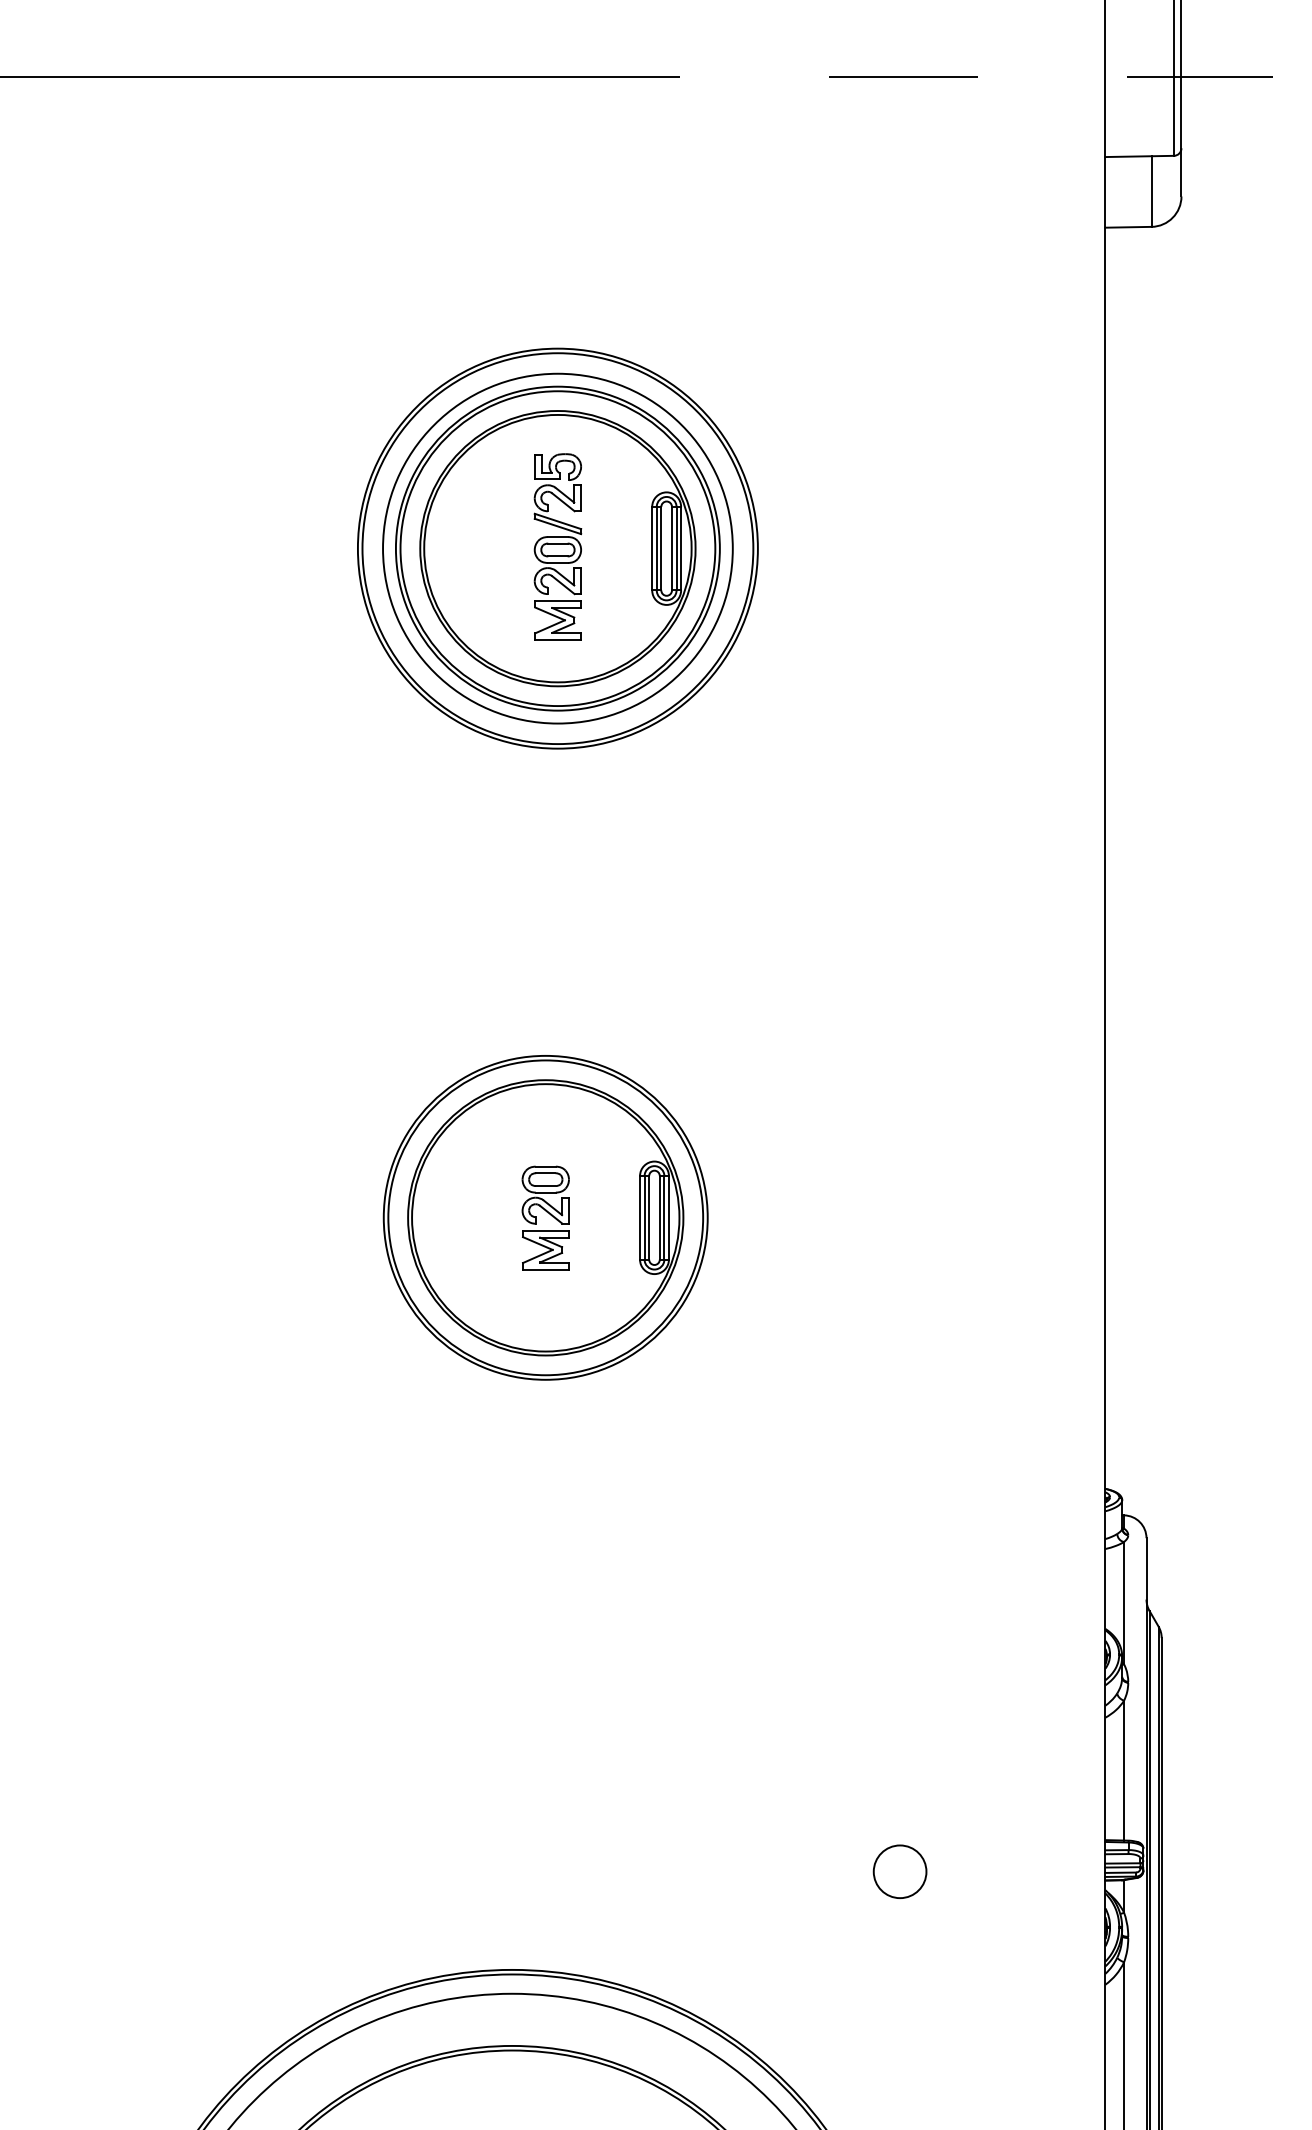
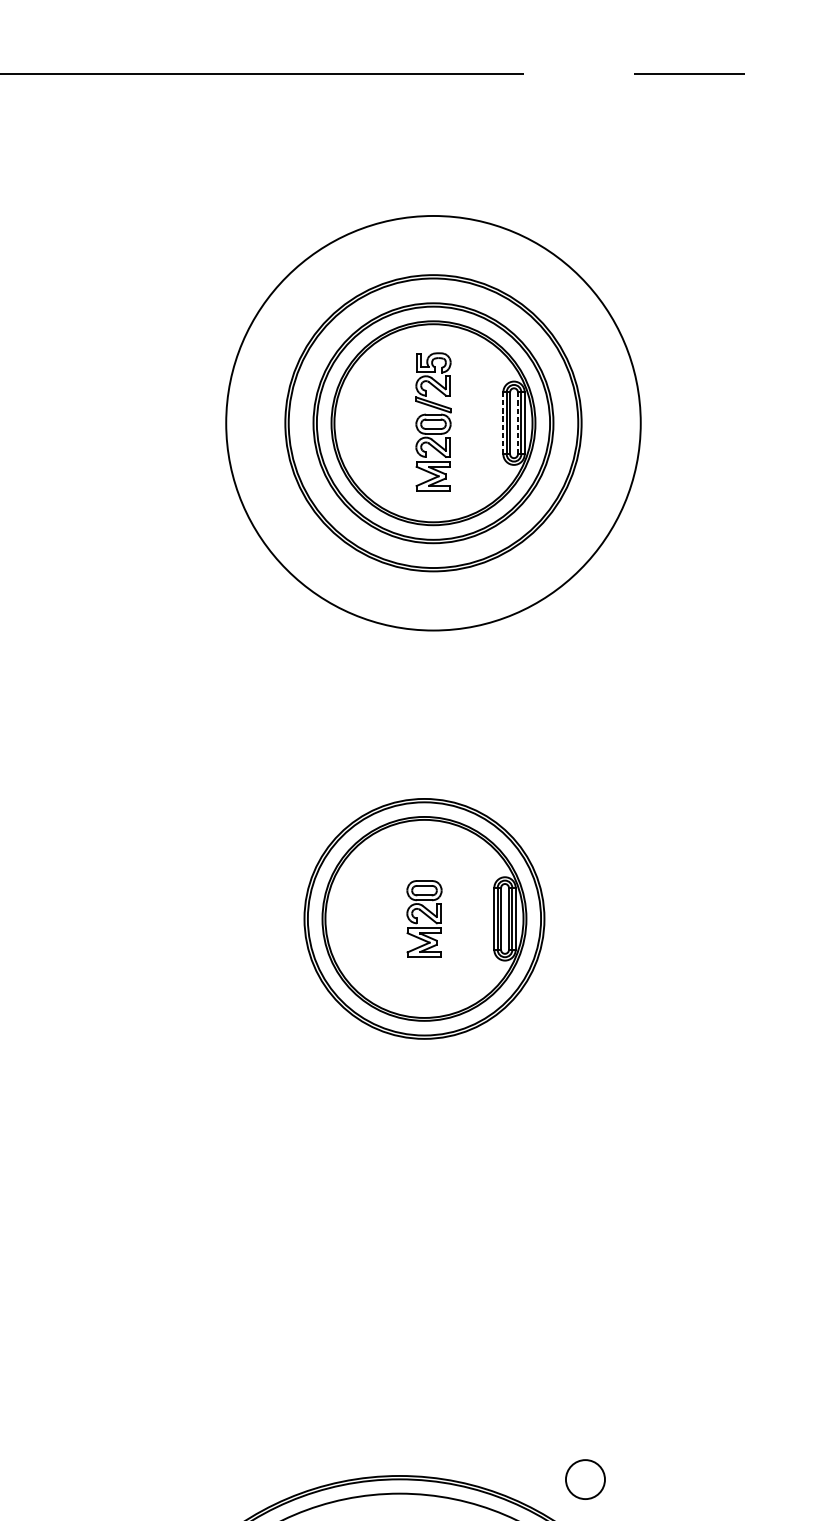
circle: (557, 548) -> (433, 423), size x1.6
line: (652, 548) -> (503, 423), solid -> dashed
line: (671, 548) -> (517, 423), solid -> dashed
circle: (899, 1871) -> (585, 1479), moved

